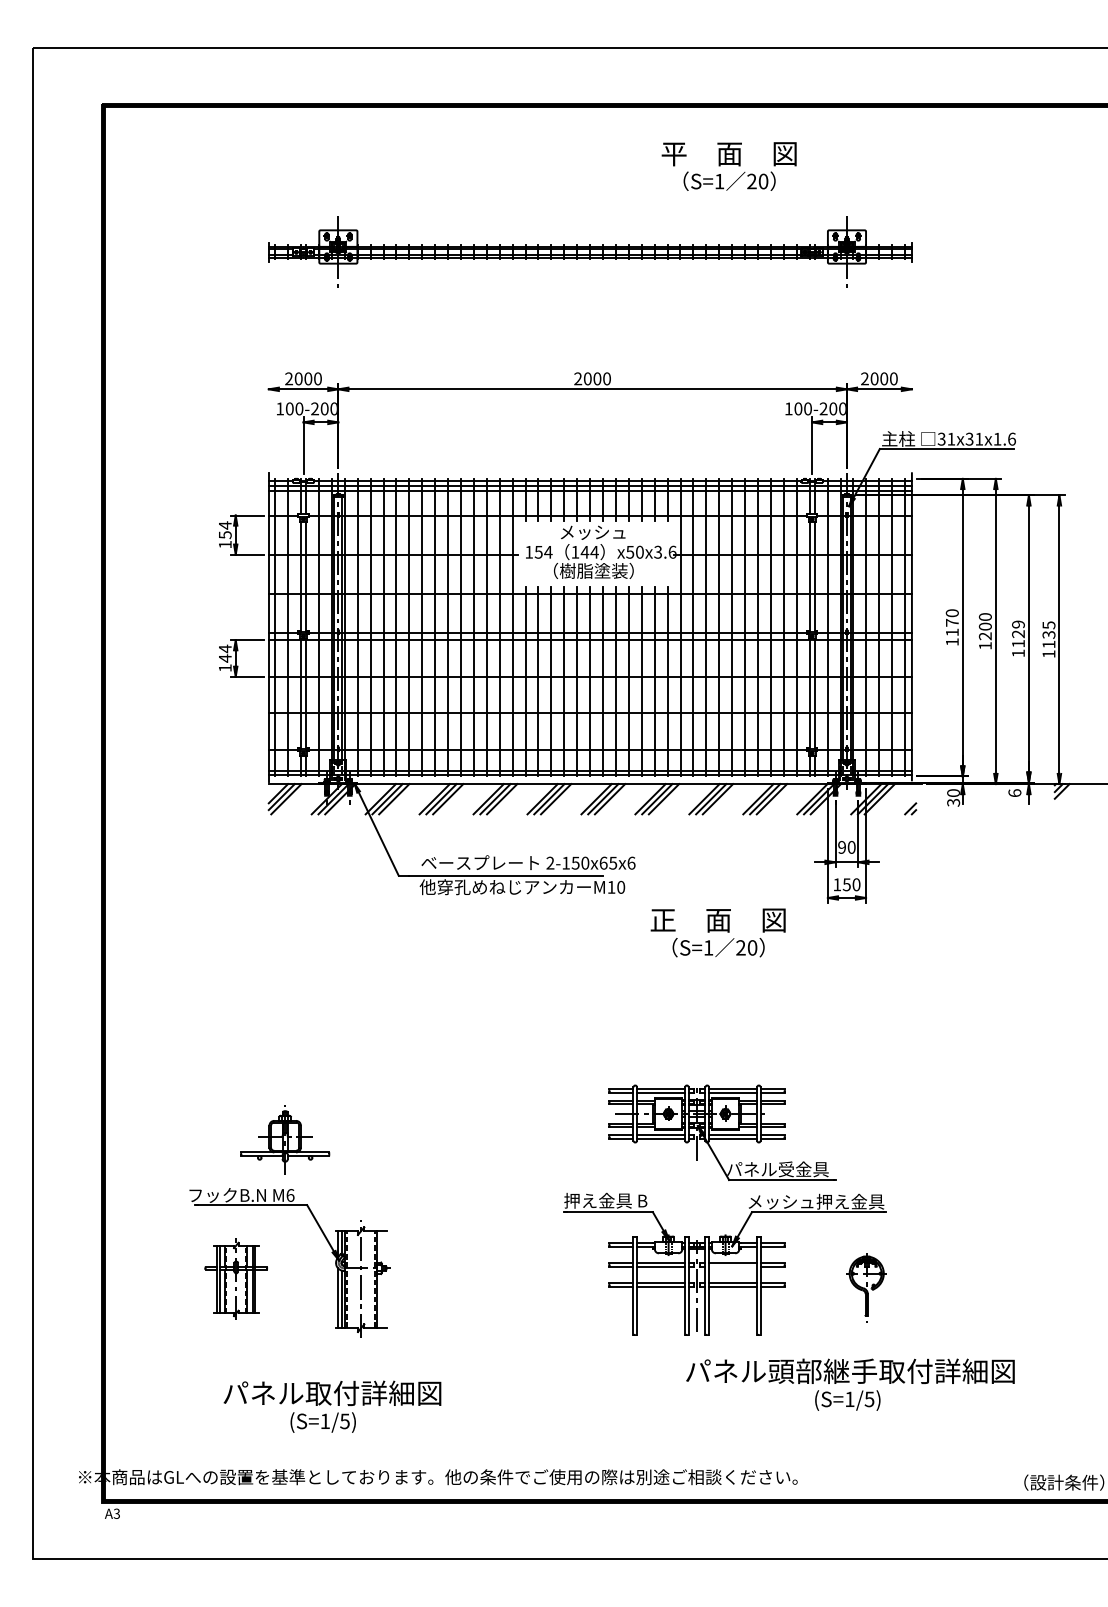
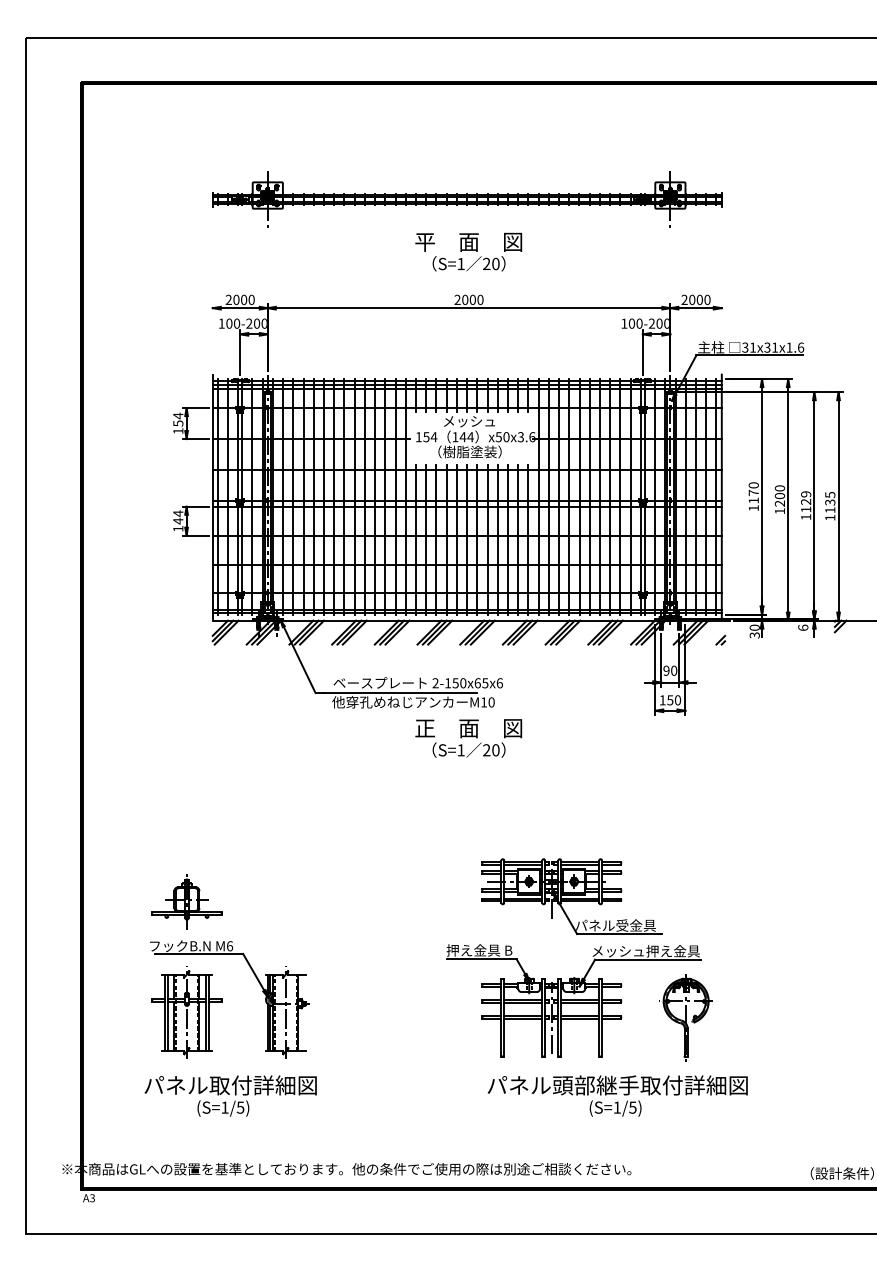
text: (728, 166) -> (468, 252), moved
text: (717, 932) -> (468, 738), moved
part: (285, 1139) -> (187, 901), moved
line: (733, 1267) -> (580, 1003), added
part: (236, 1278) -> (187, 1011), size x1.43
part: (866, 1286) -> (685, 1018), size x1.67
text: (850, 1384) -> (617, 1095), moved
text: (332, 1406) -> (230, 1095), moved

